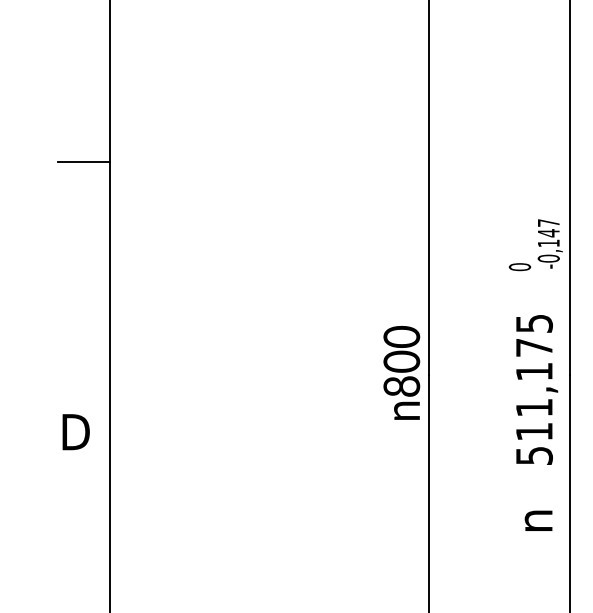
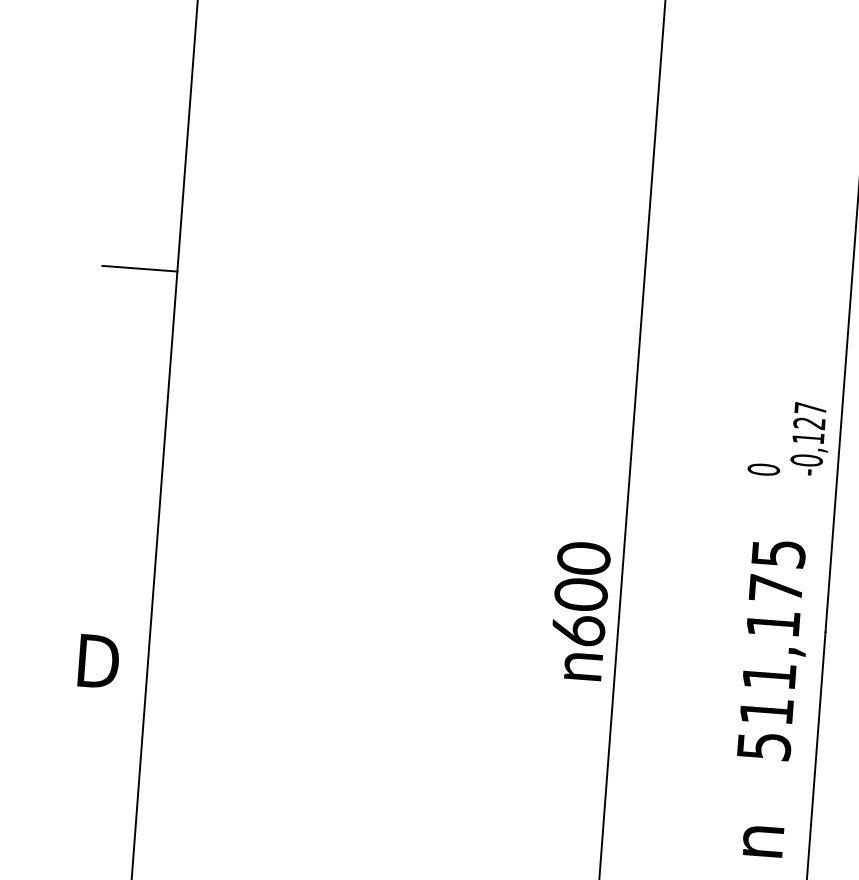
text: (548, 233) -> (809, 423), -0,147 -> -0,127
text: (401, 386) -> (578, 630), 800 -> 600

